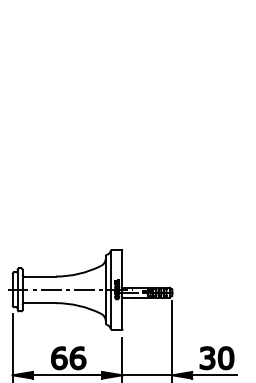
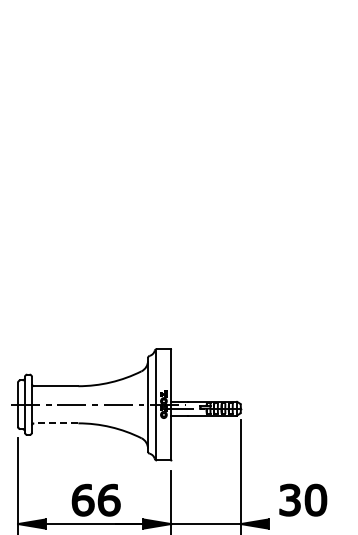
line: (39, 303) -> (55, 423), solid -> dashed
line: (214, 375) -> (299, 524), removed

